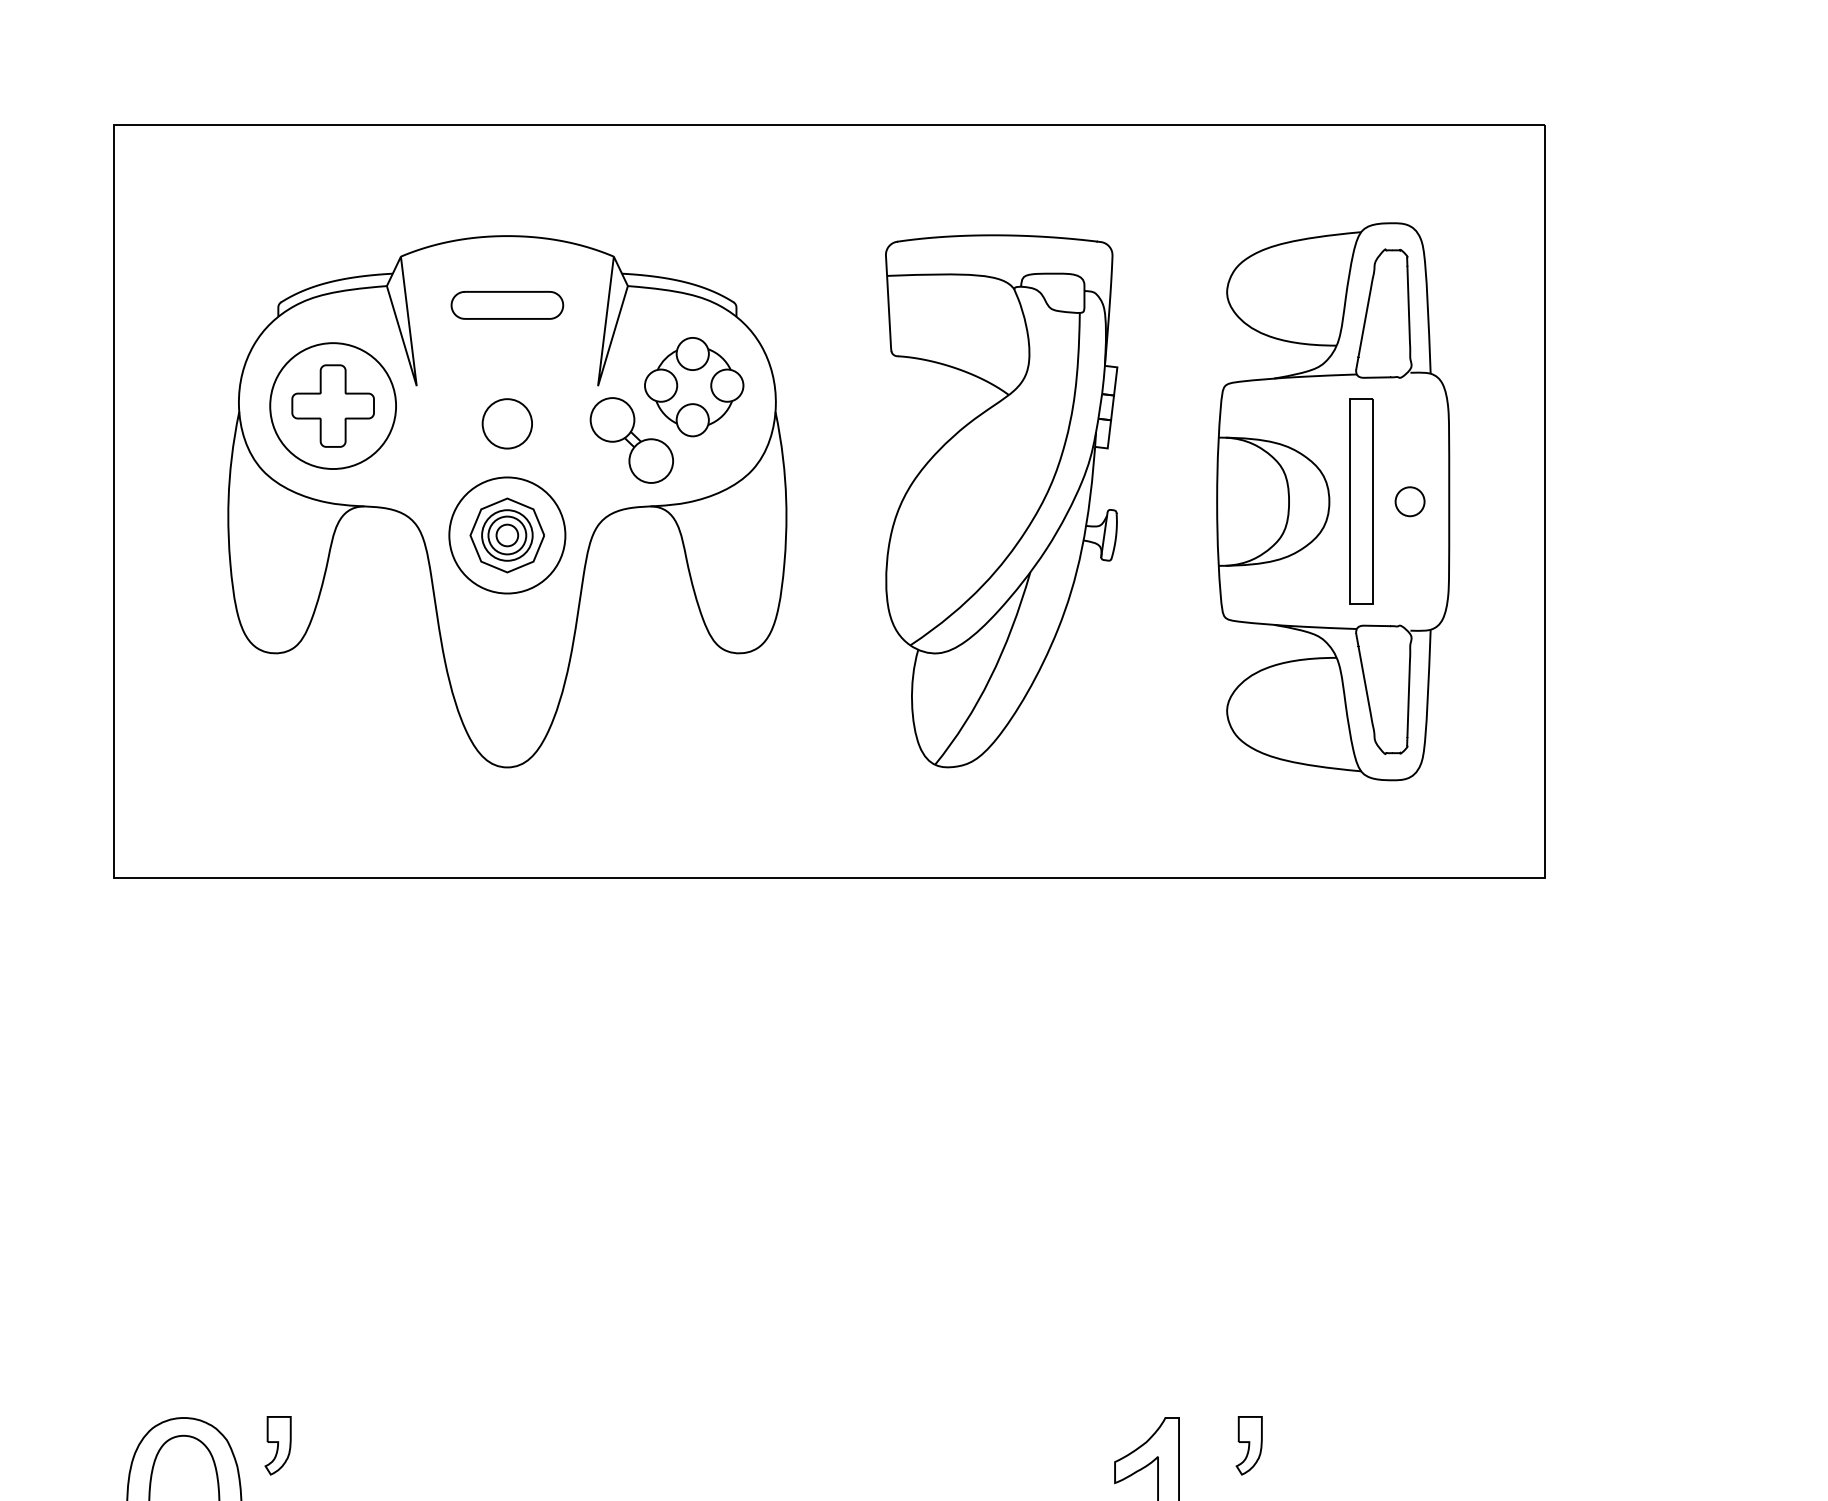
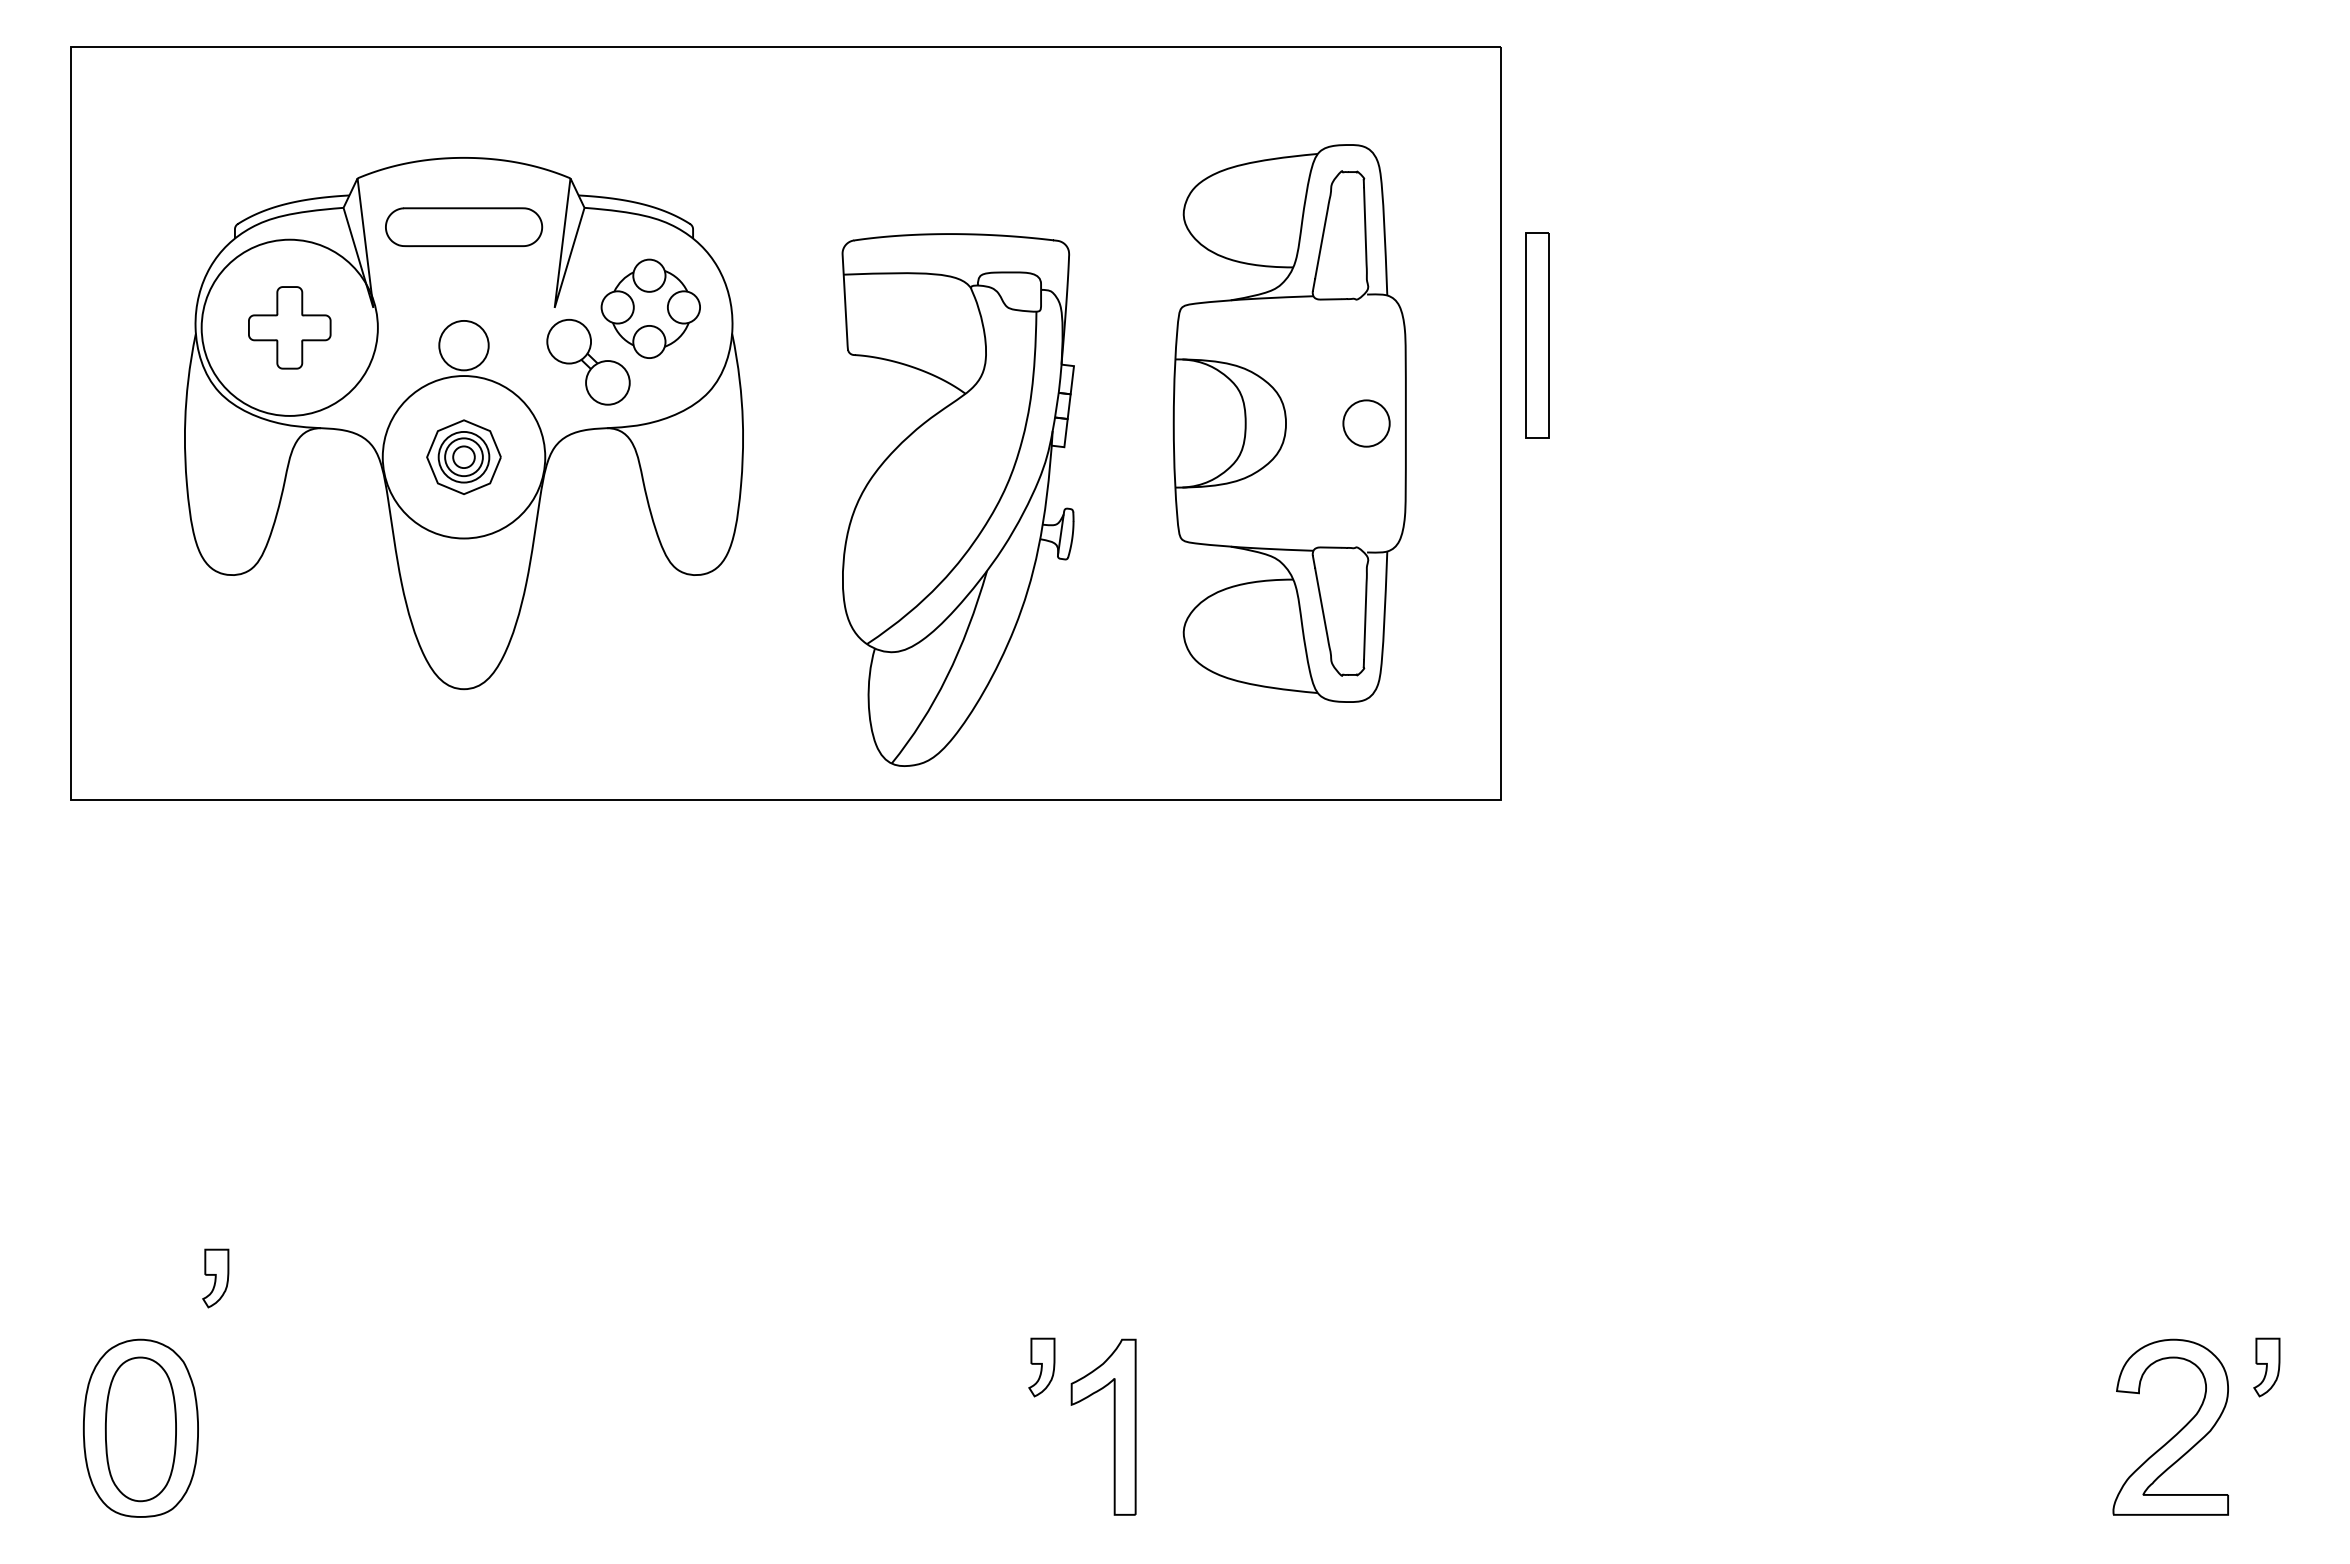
part: (506, 304) -> (463, 226), size x1.4
circle: (332, 405) -> (289, 327), size x1.4
part: (1000, 500) -> (957, 499), moved
part: (1361, 501) -> (1537, 335), moved
circle: (1409, 501) -> (1366, 423), size x1.6
circle: (506, 535) -> (463, 457), size x1.4
part: (277, 1445) -> (215, 1278), moved
part: (1248, 1445) -> (1041, 1367), moved

